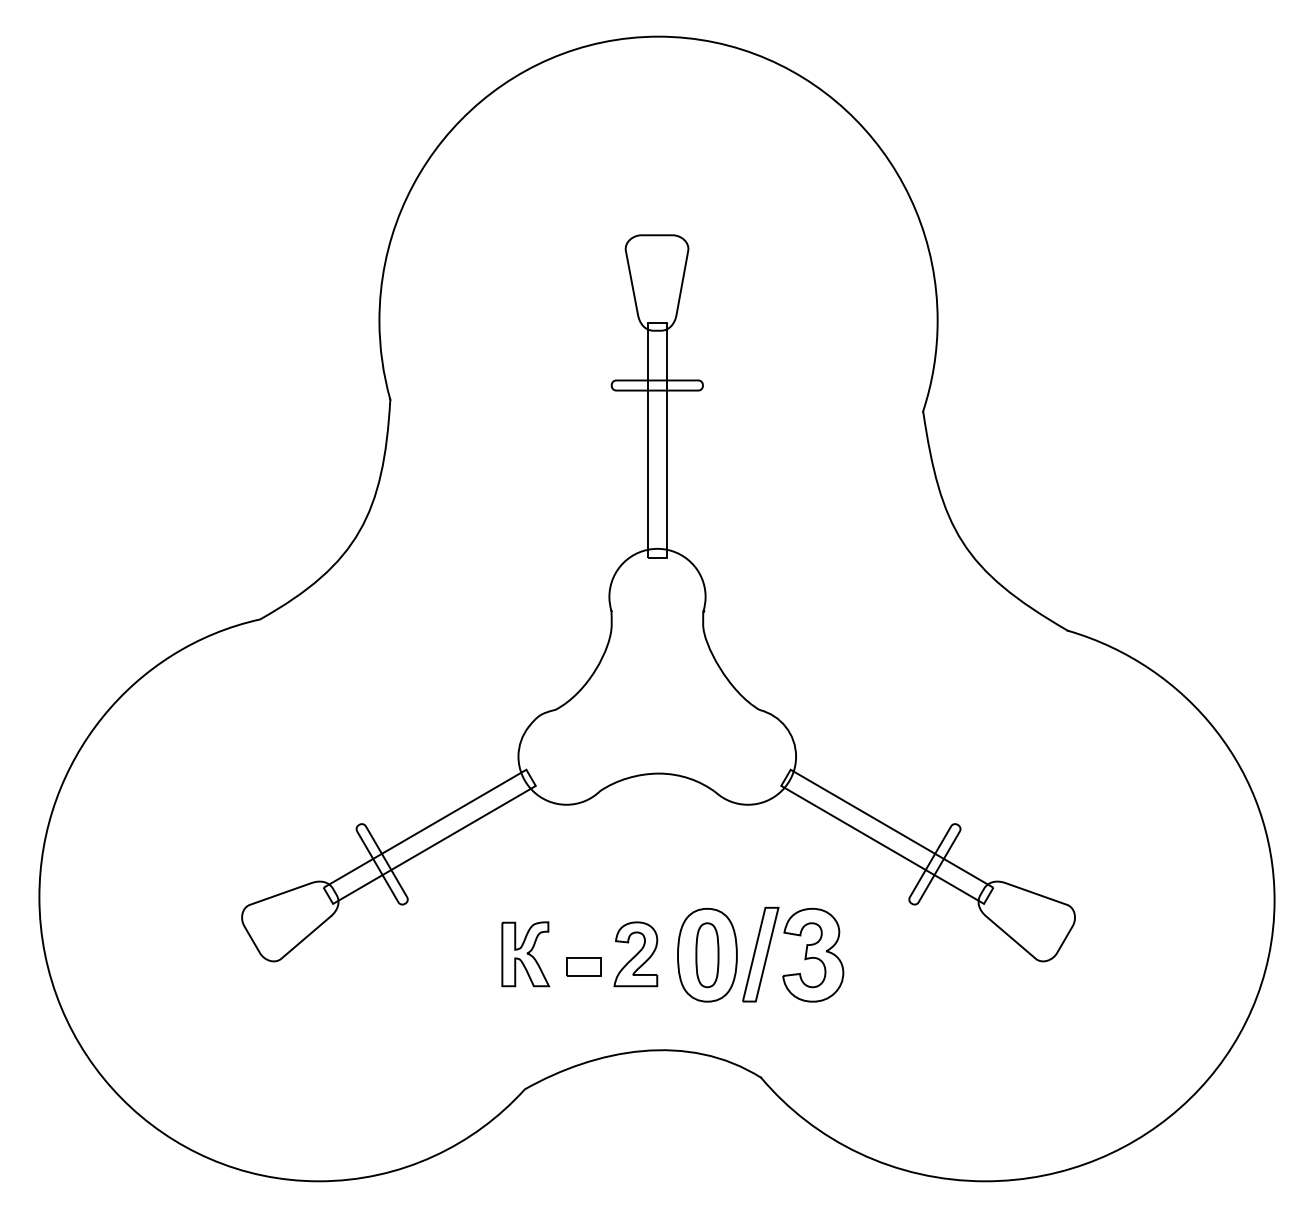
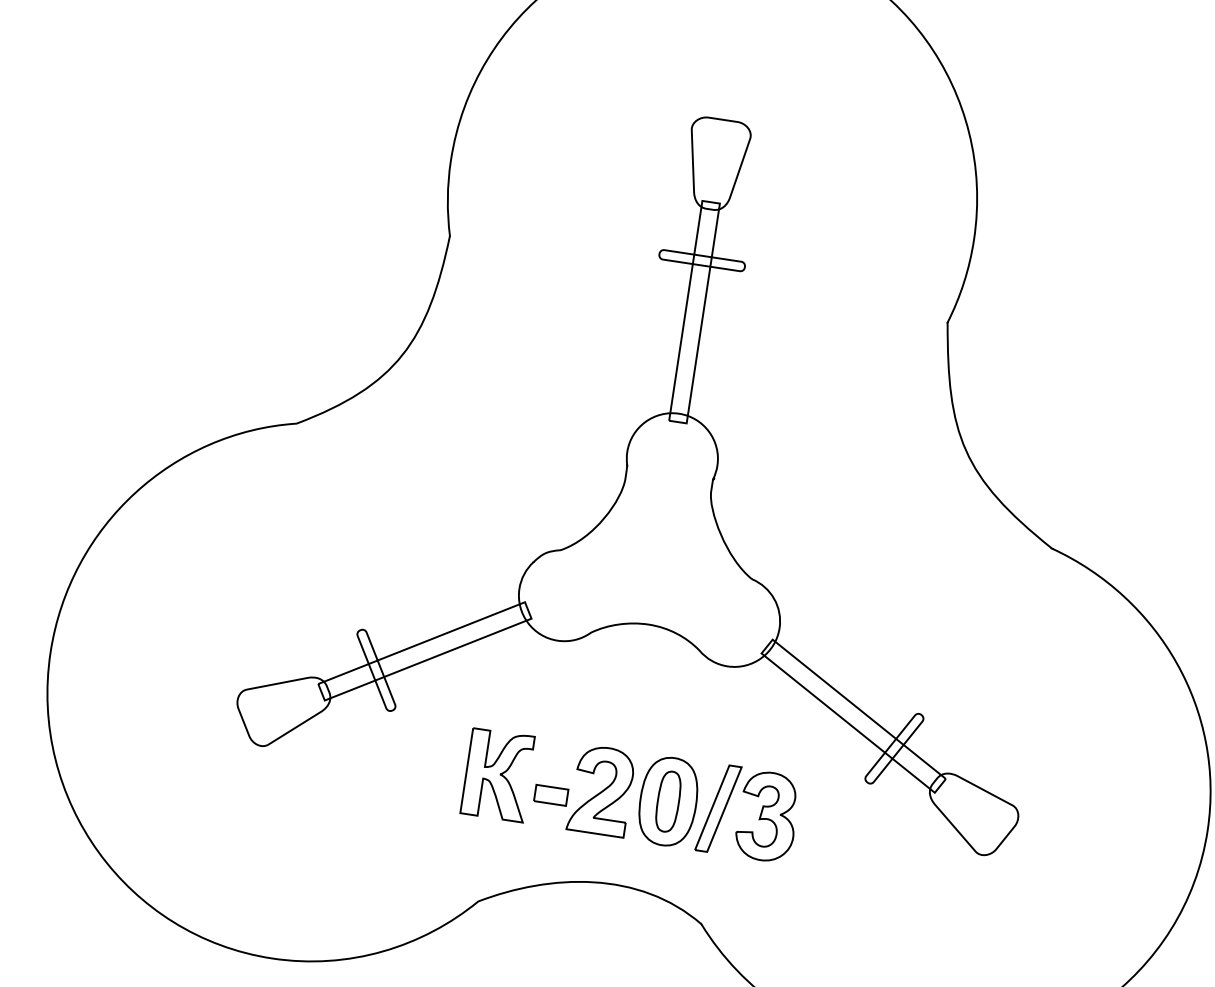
part: (525, 953) -> (498, 774), size x1.43
part: (635, 953) -> (601, 789), size x1.43

